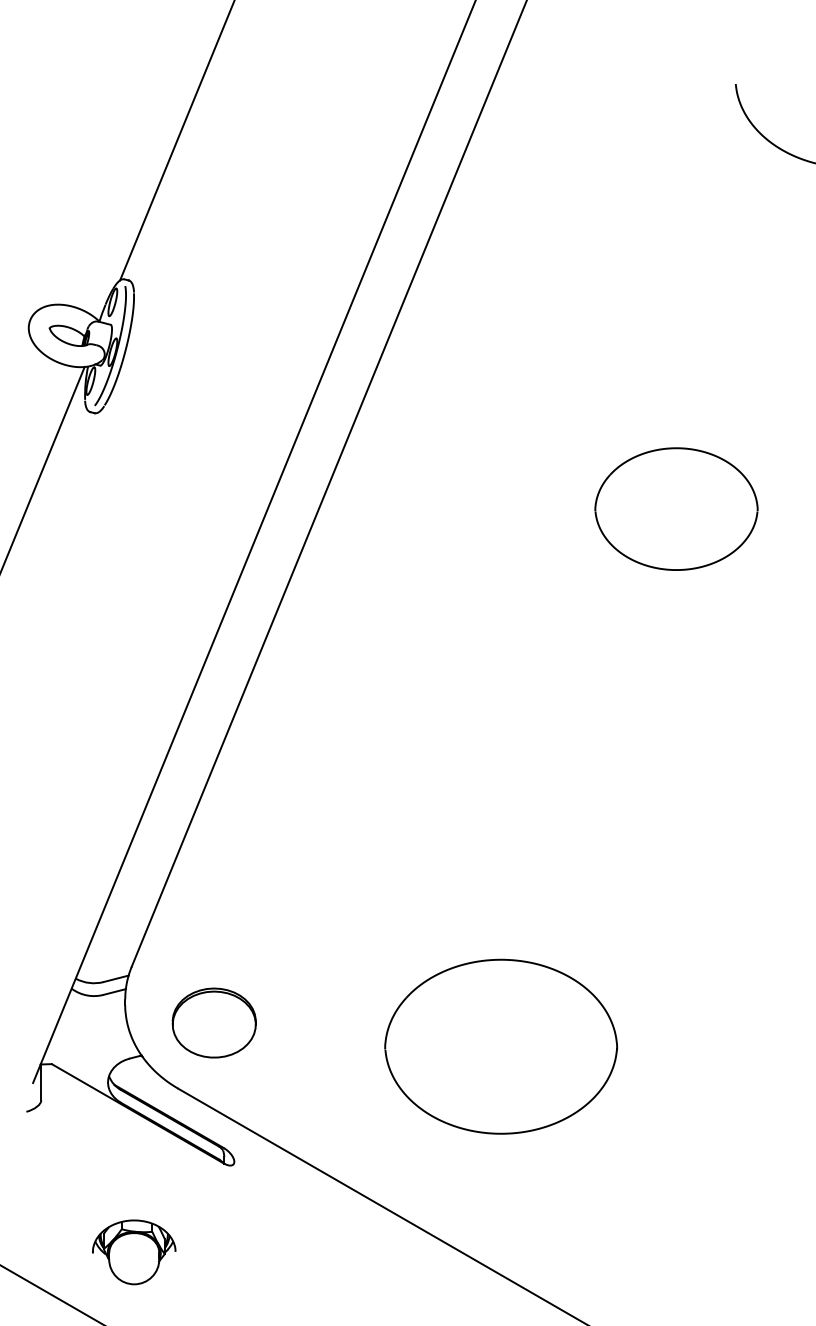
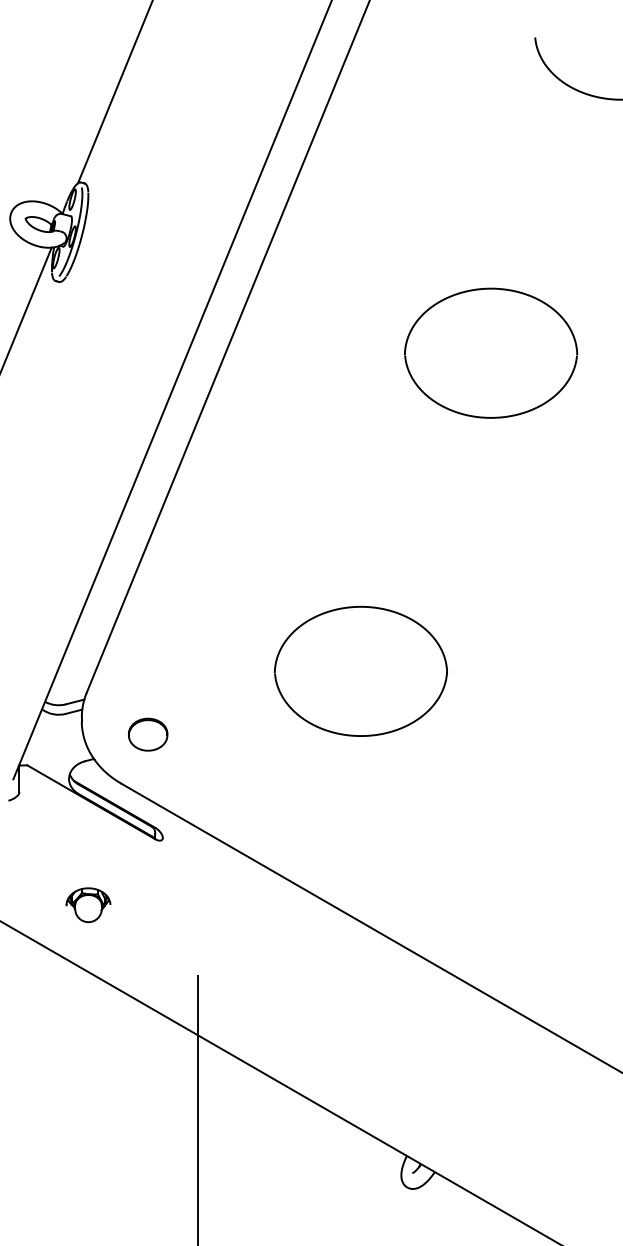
part: (676, 508) -> (491, 352), size x1.43
part: (215, 1022) -> (148, 734), size x0.62
part: (500, 1045) -> (360, 670), moved
part: (134, 1252) -> (88, 905), size x0.71

